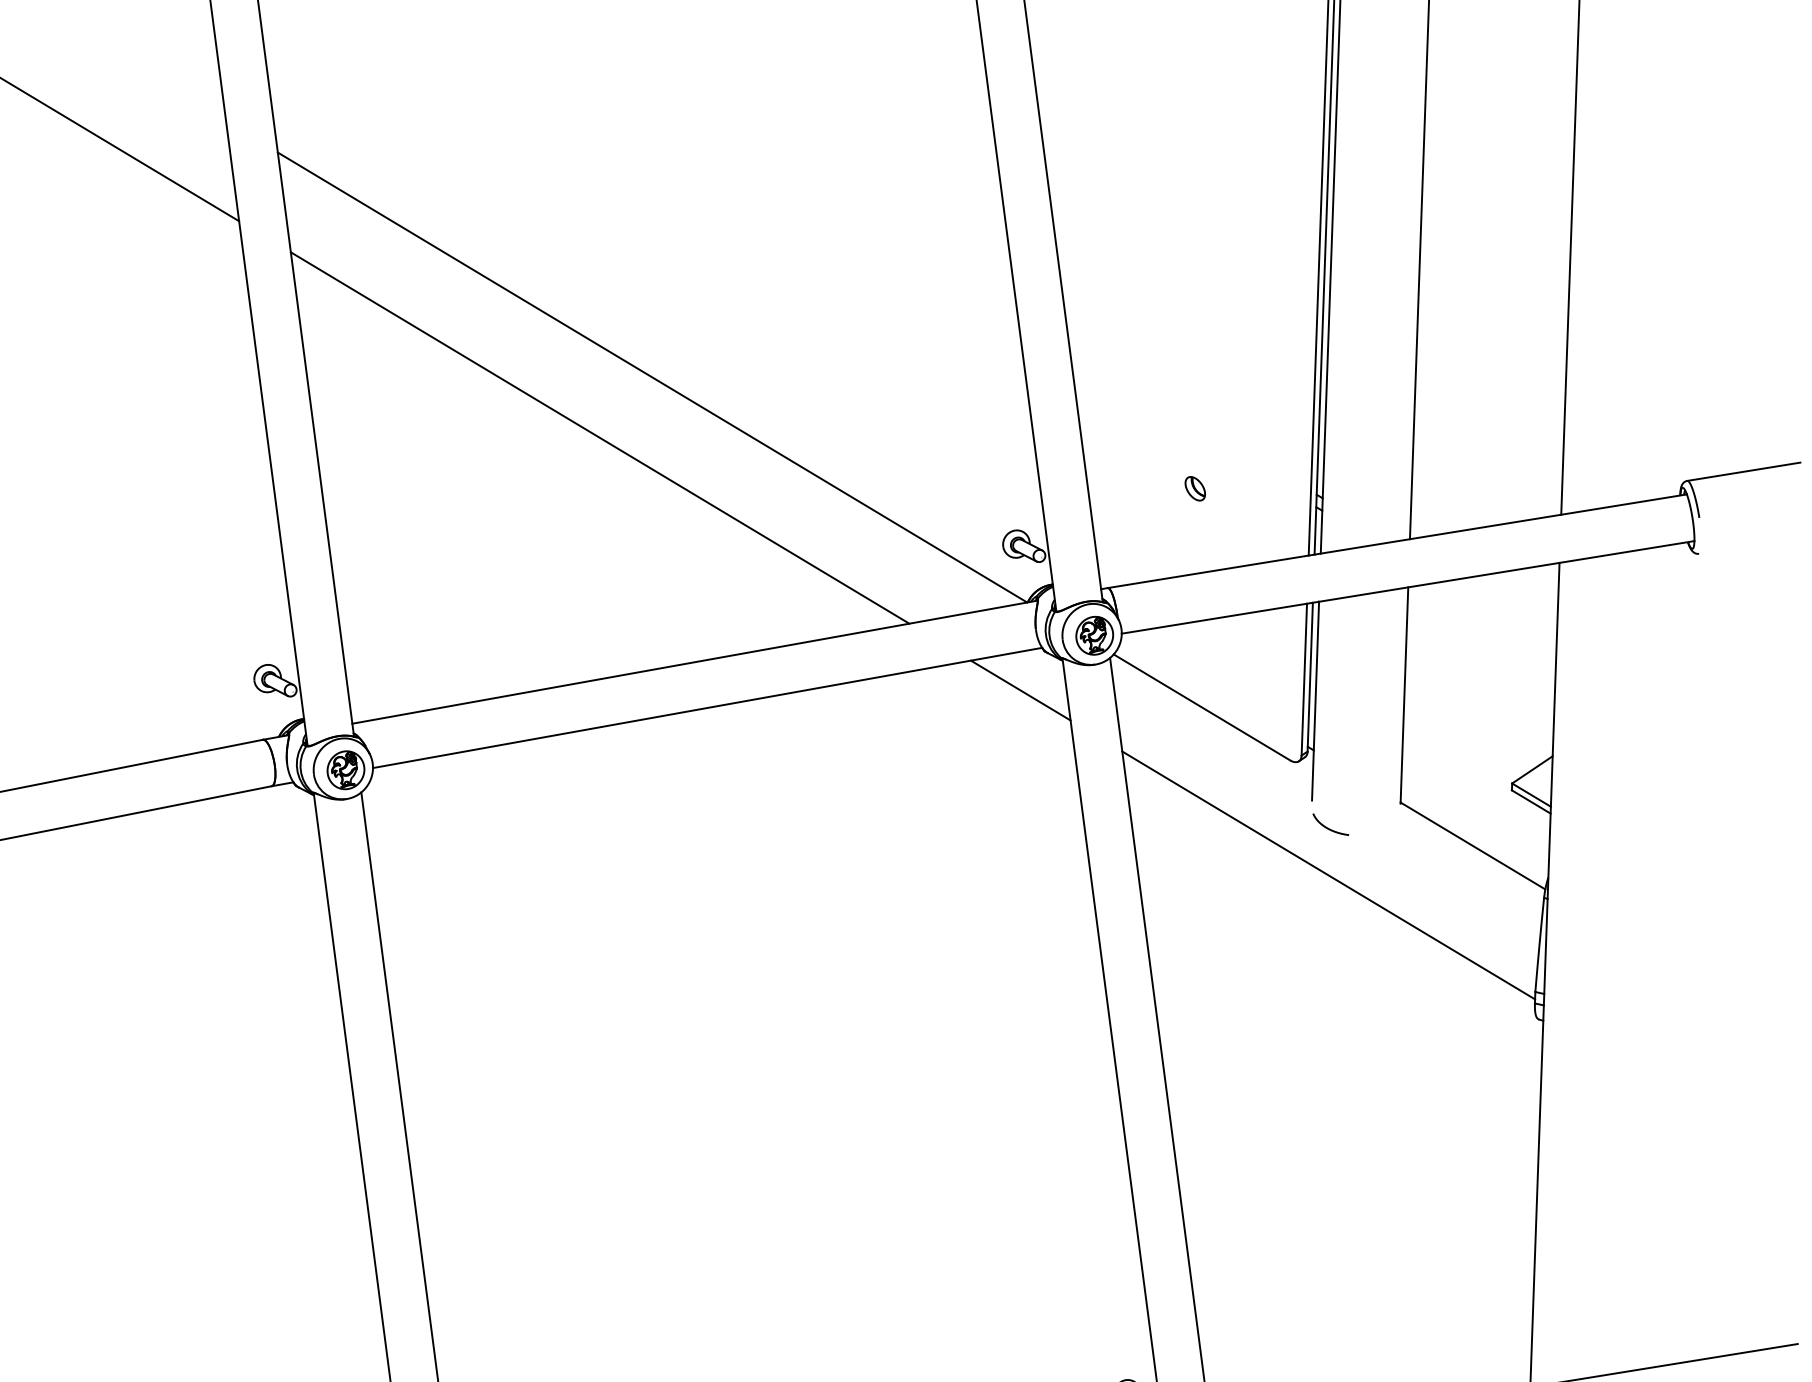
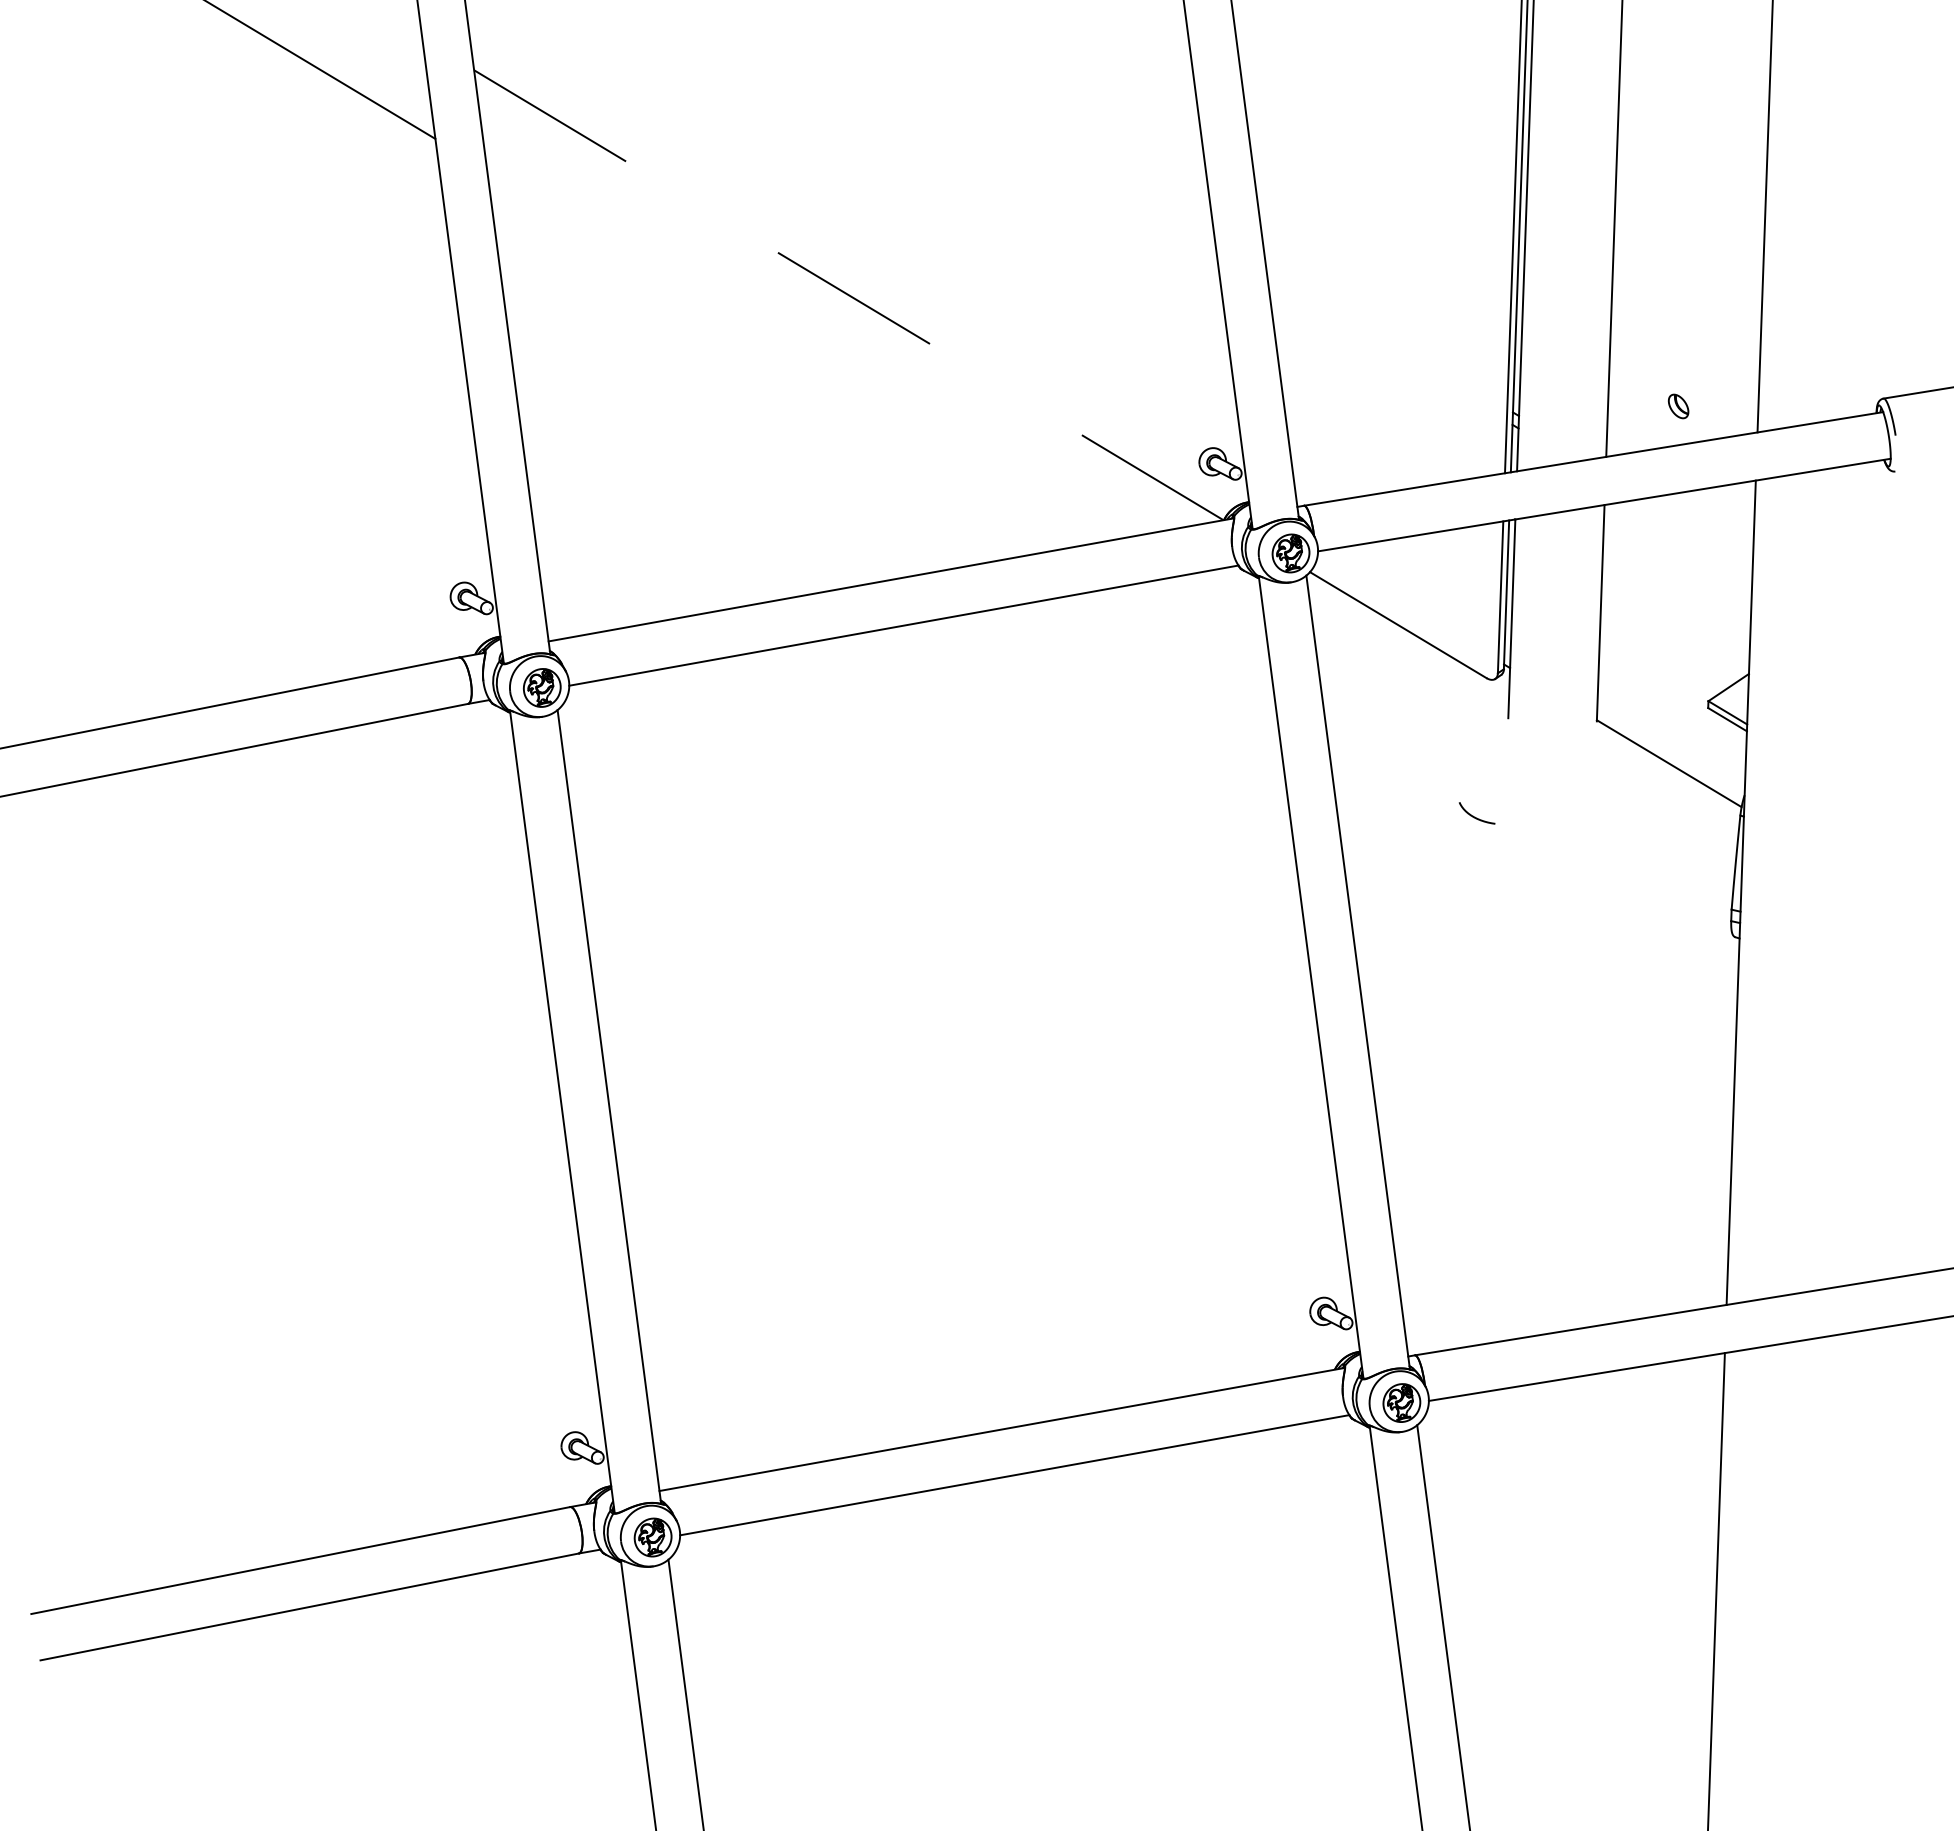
line: (653, 377) -> (849, 295), solid -> dashed
line: (600, 437) -> (796, 355), removed
part: (1195, 488) -> (1678, 406), moved
line: (1020, 690) -> (1216, 608), removed
curve: (1329, 827) -> (1475, 816), moved
line: (1328, 875) -> (1524, 793), removed

